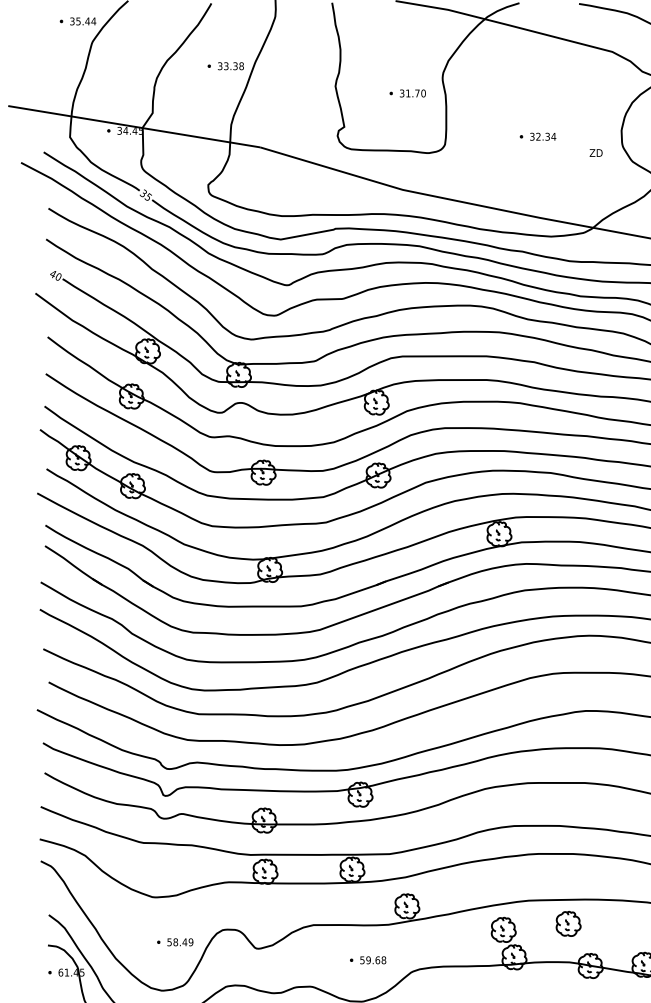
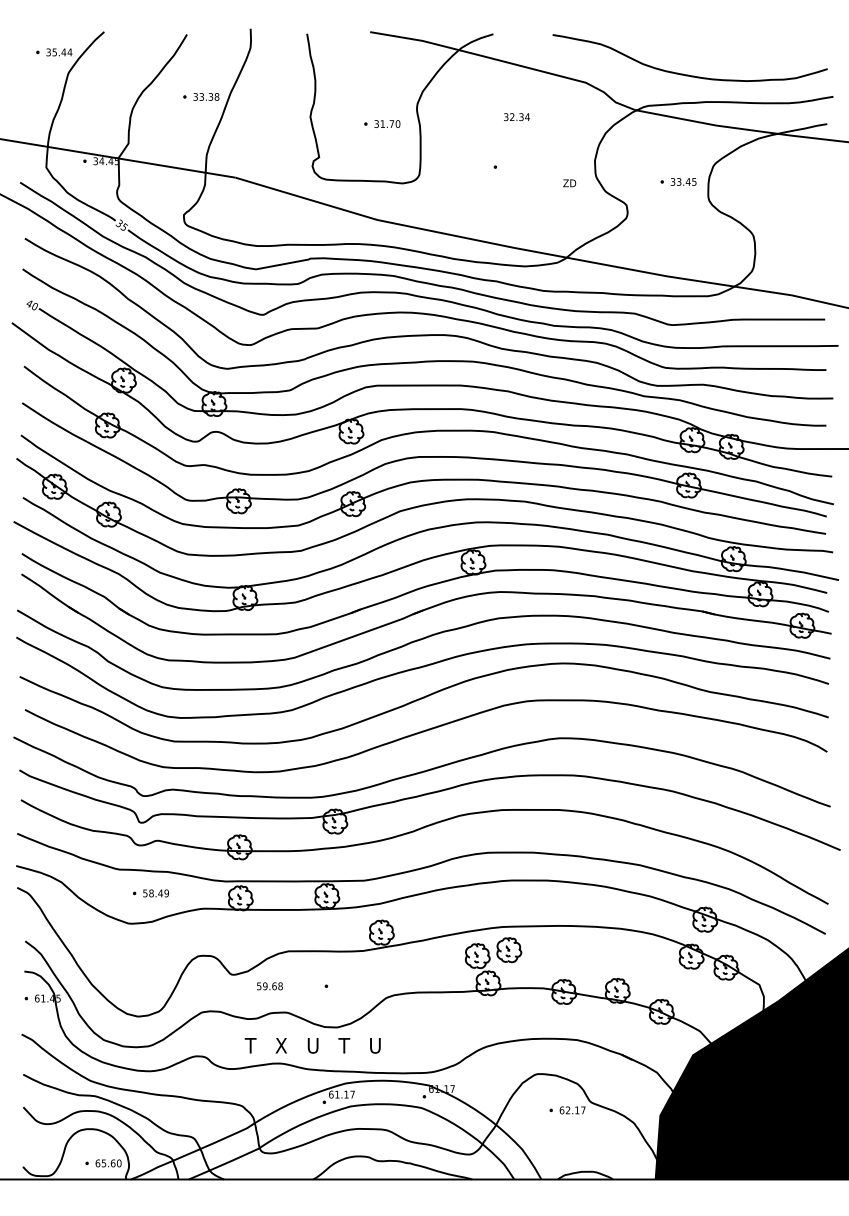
text: (542, 137) -> (516, 117), moved
part: (568, 924) -> (509, 950), moved
part: (174, 942) -> (150, 893), moved
text: (372, 960) -> (269, 986), moved

